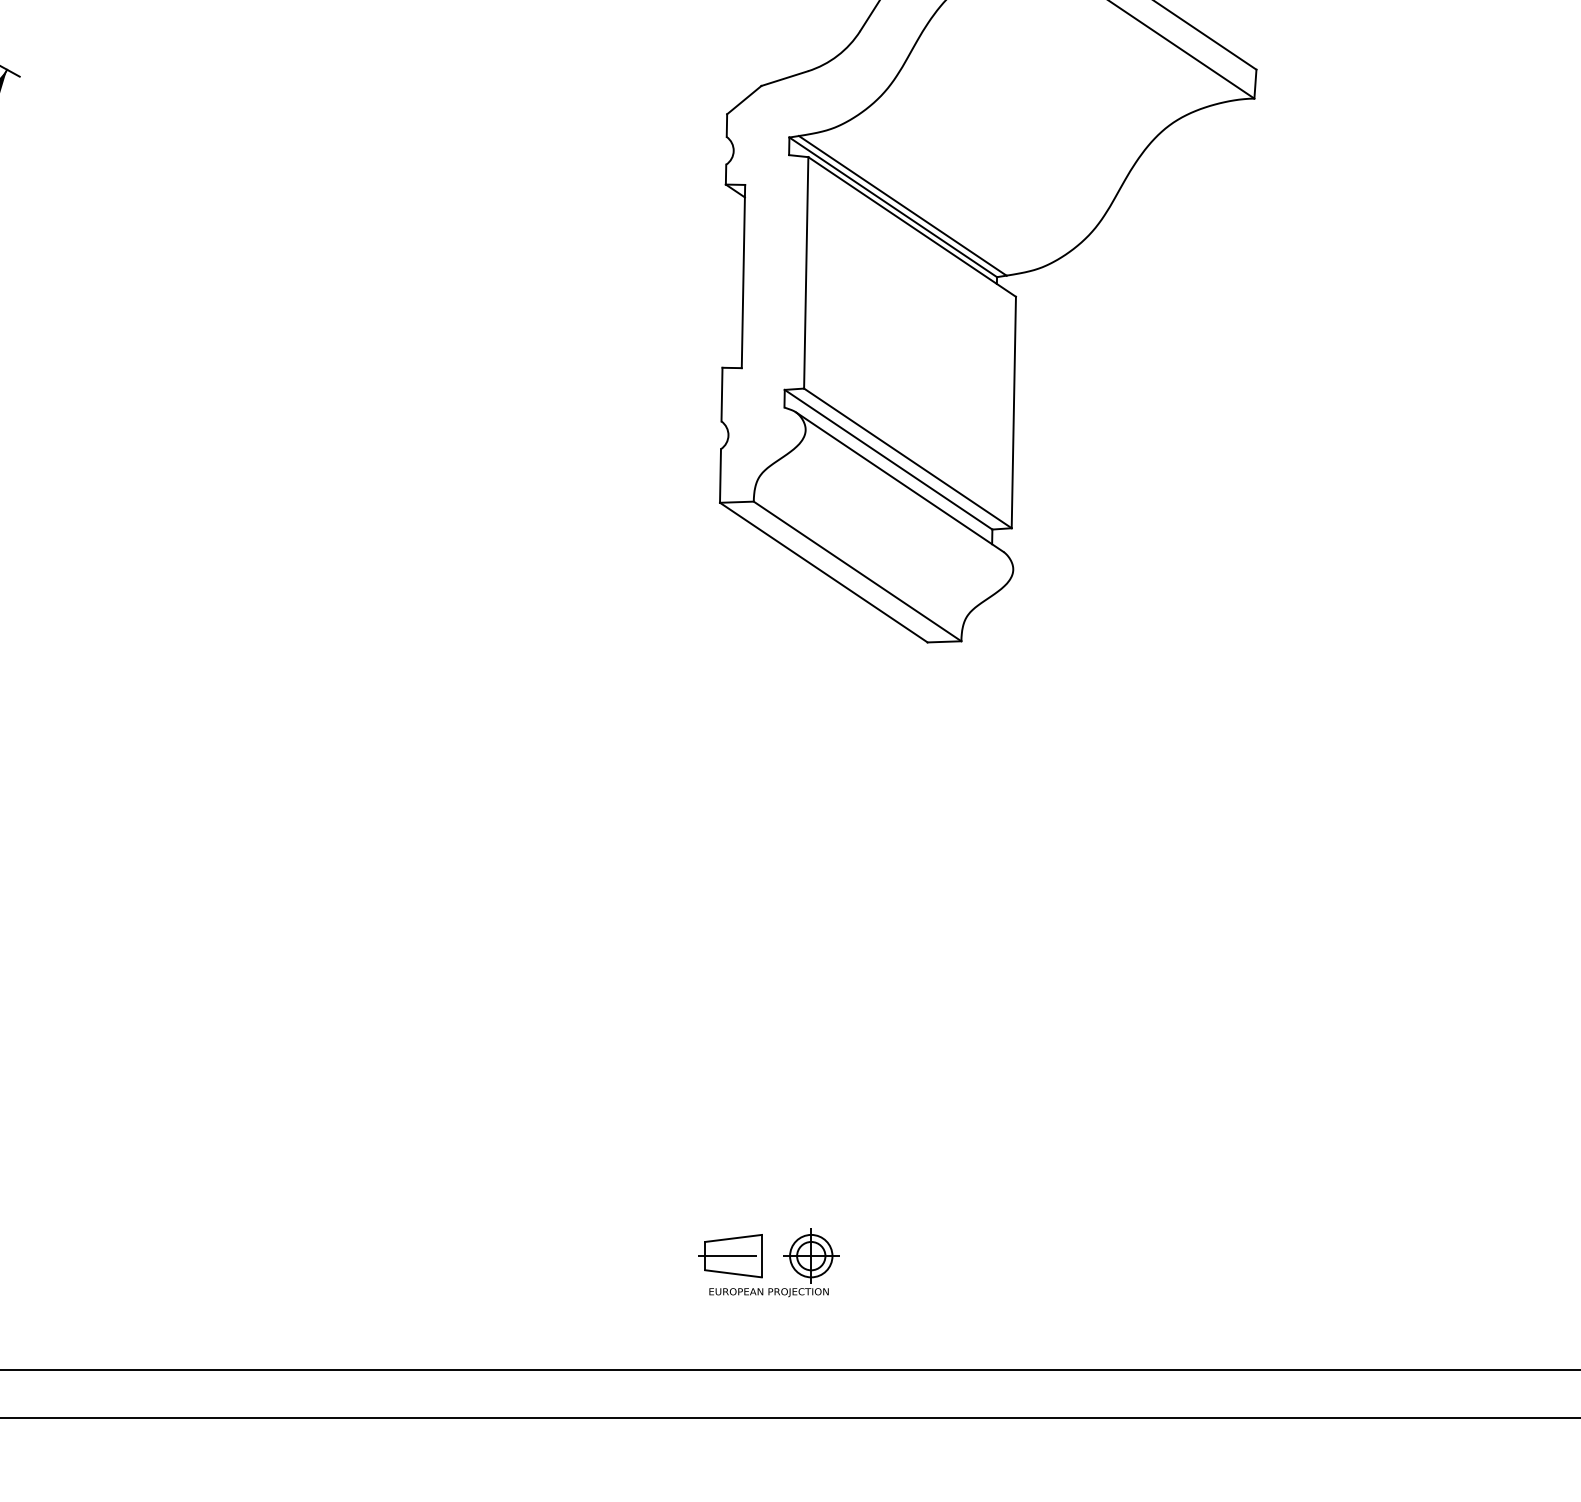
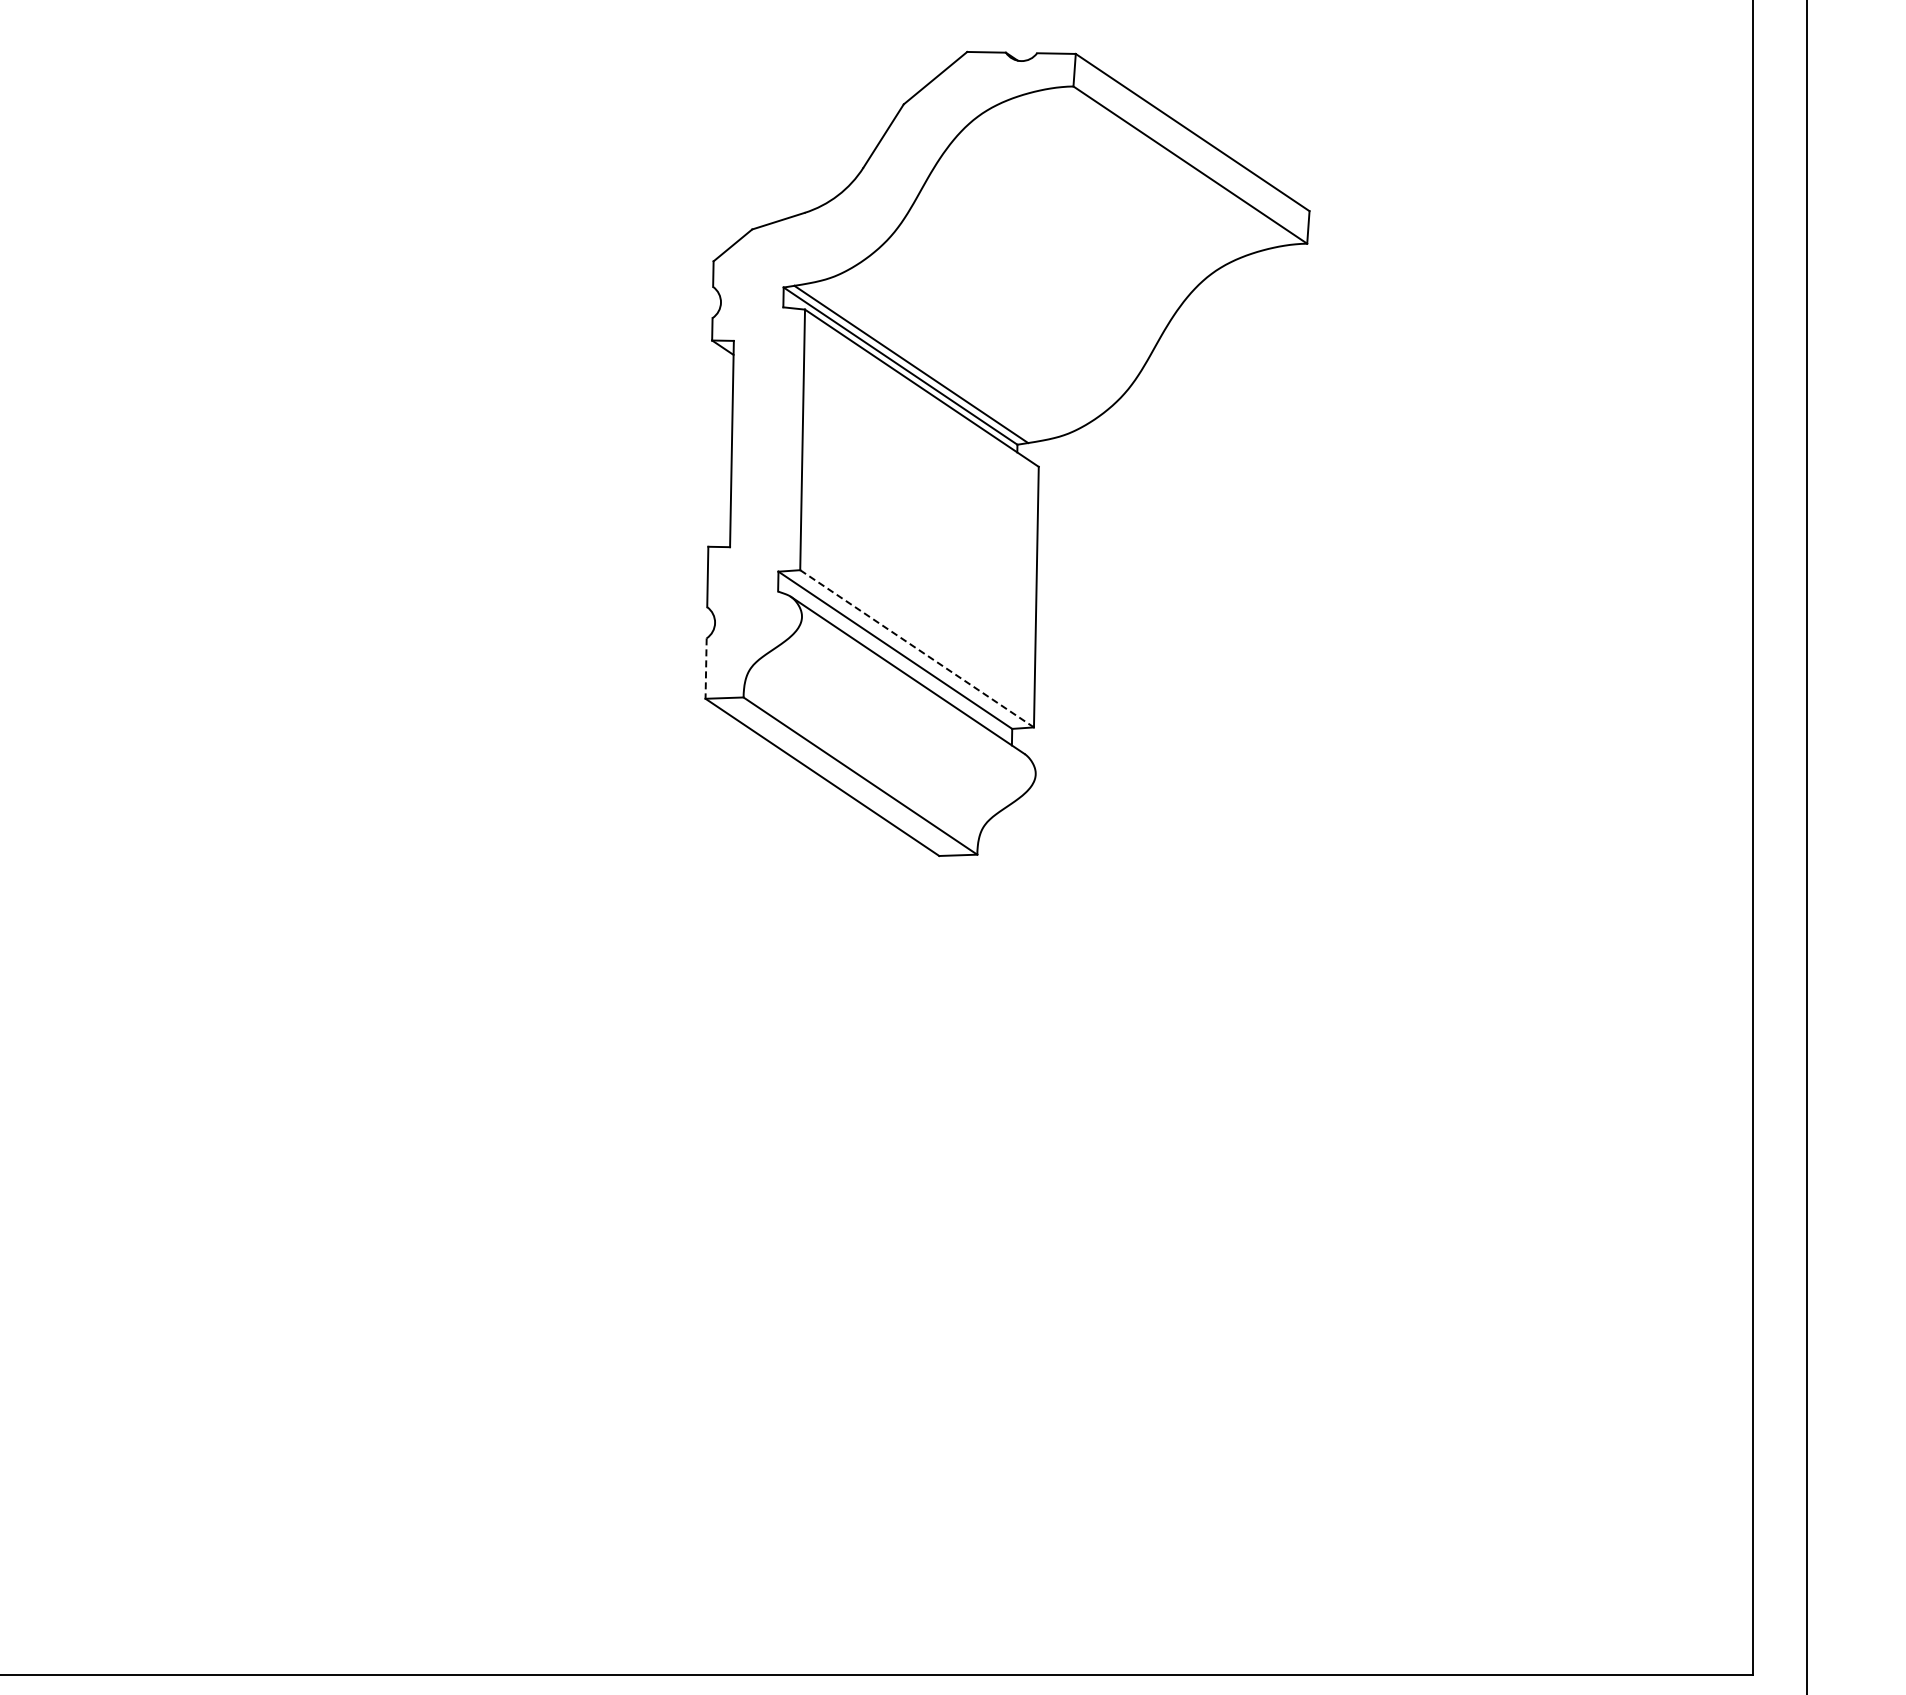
line: (908, 458) -> (917, 648), solid -> dashed
line: (720, 476) -> (706, 669), solid -> dashed
part: (762, 1262) -> (753, 1554), removed

